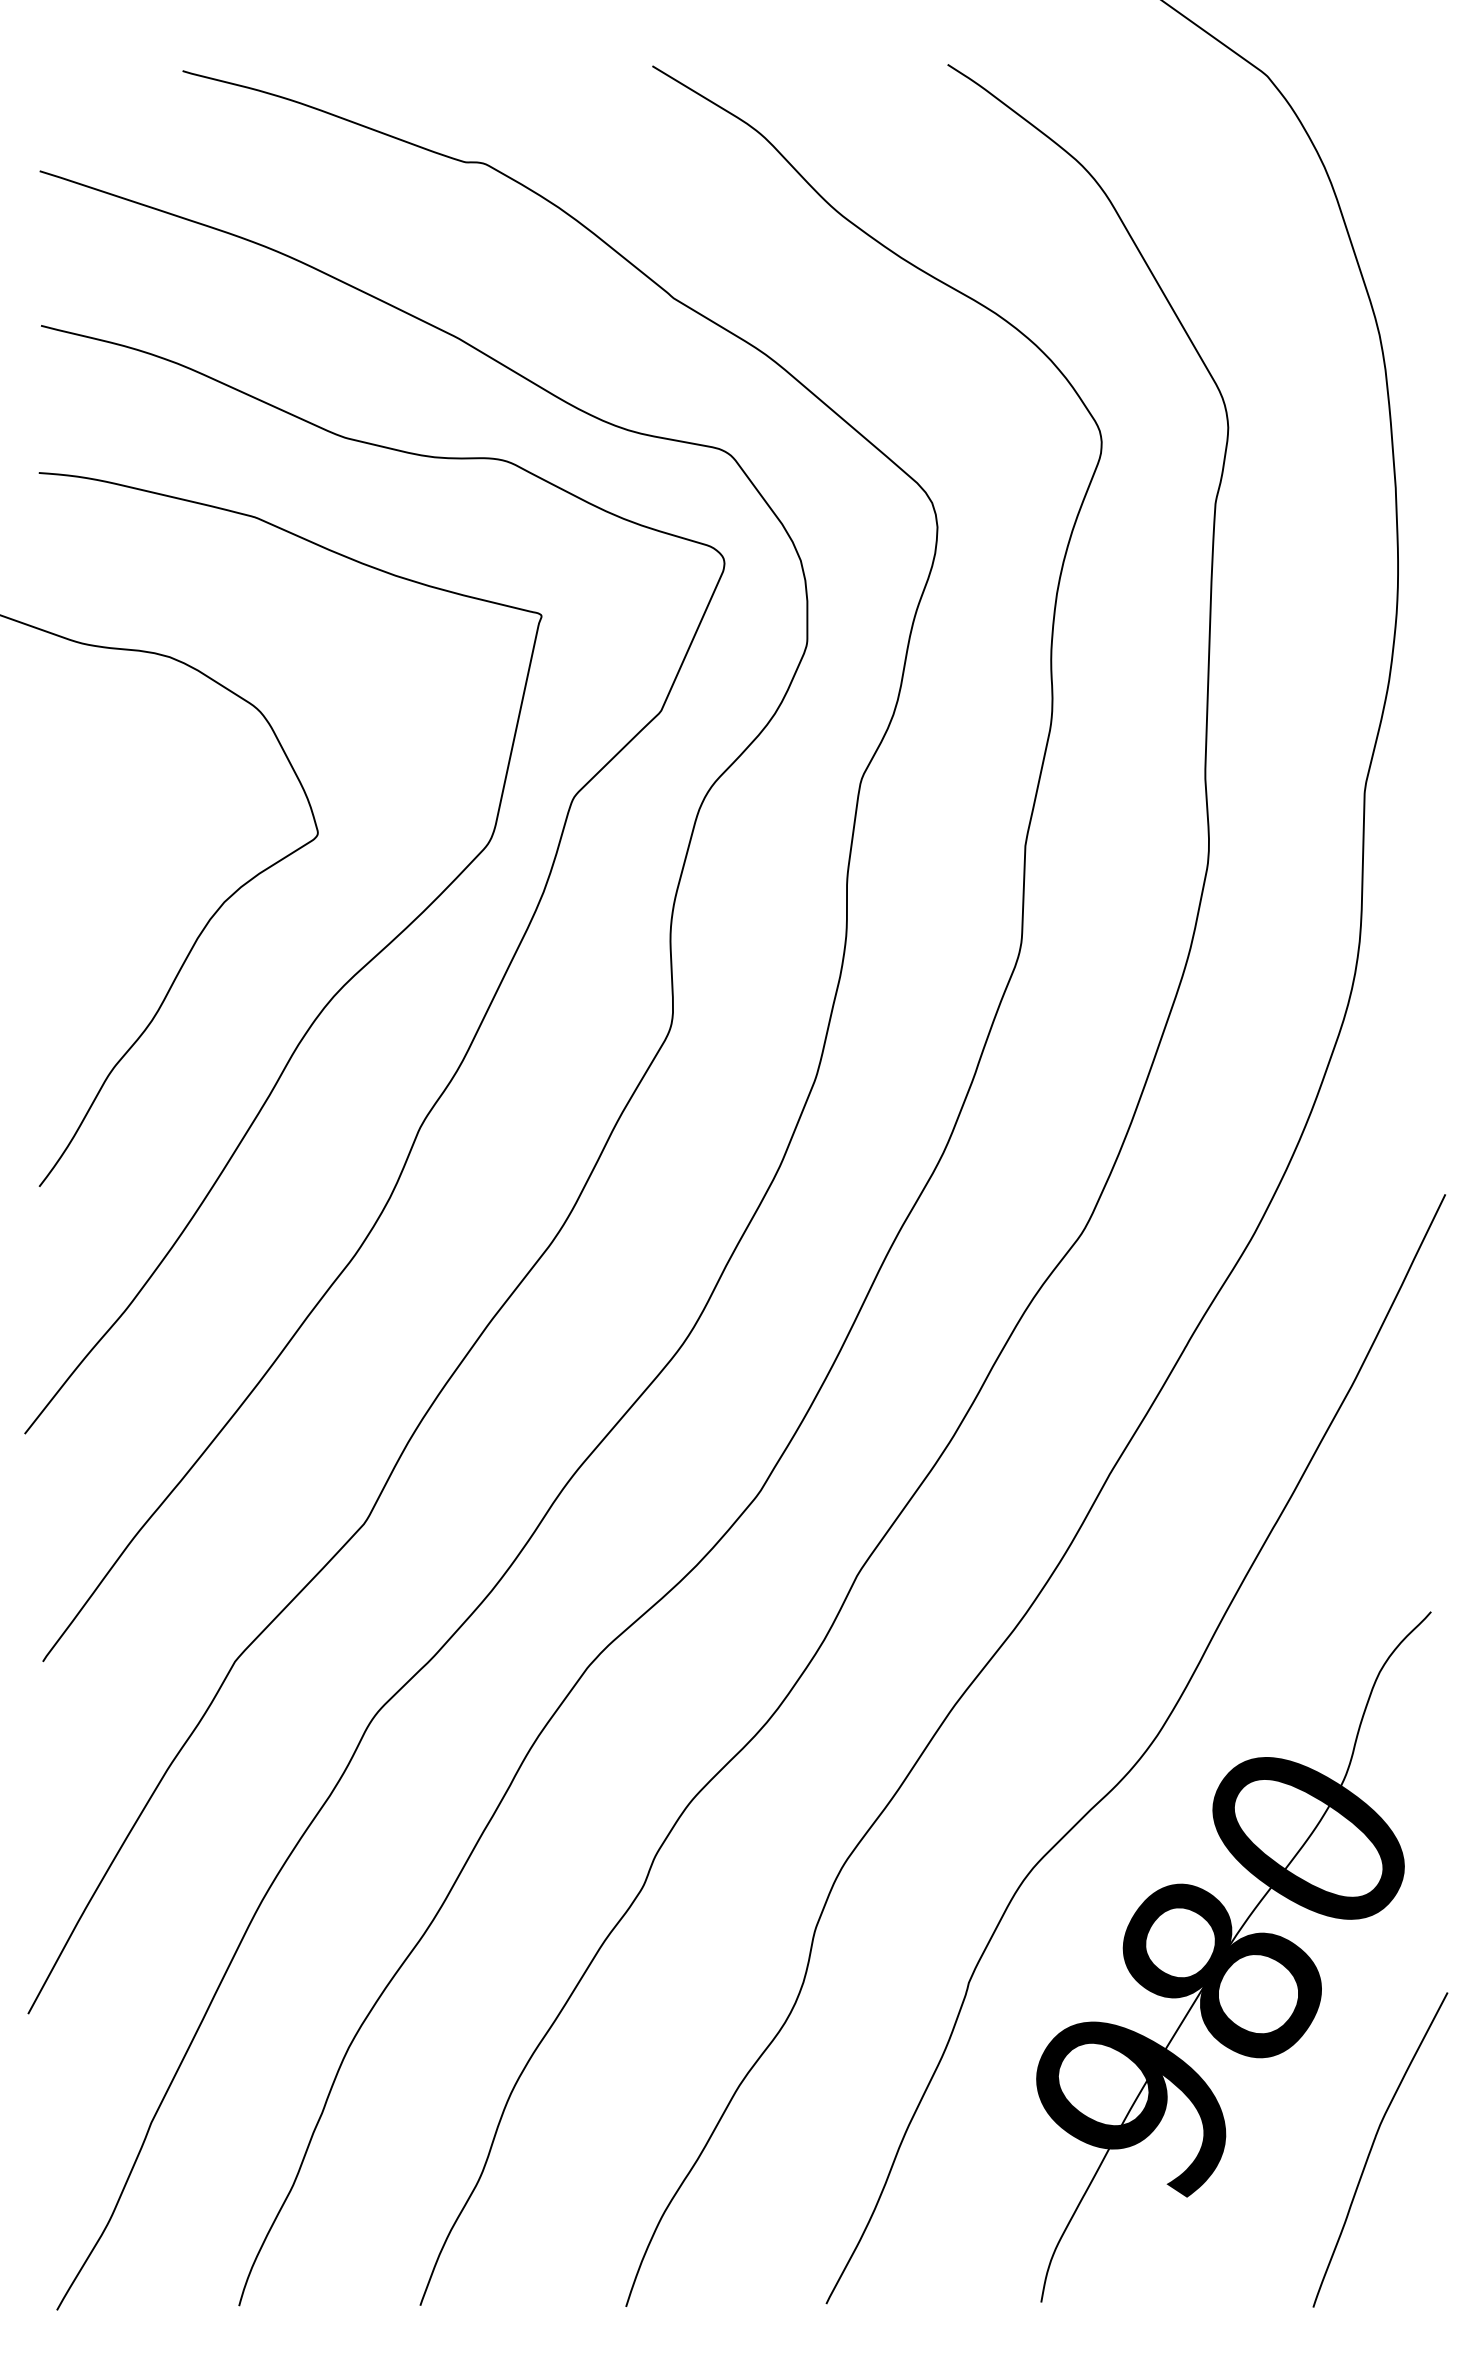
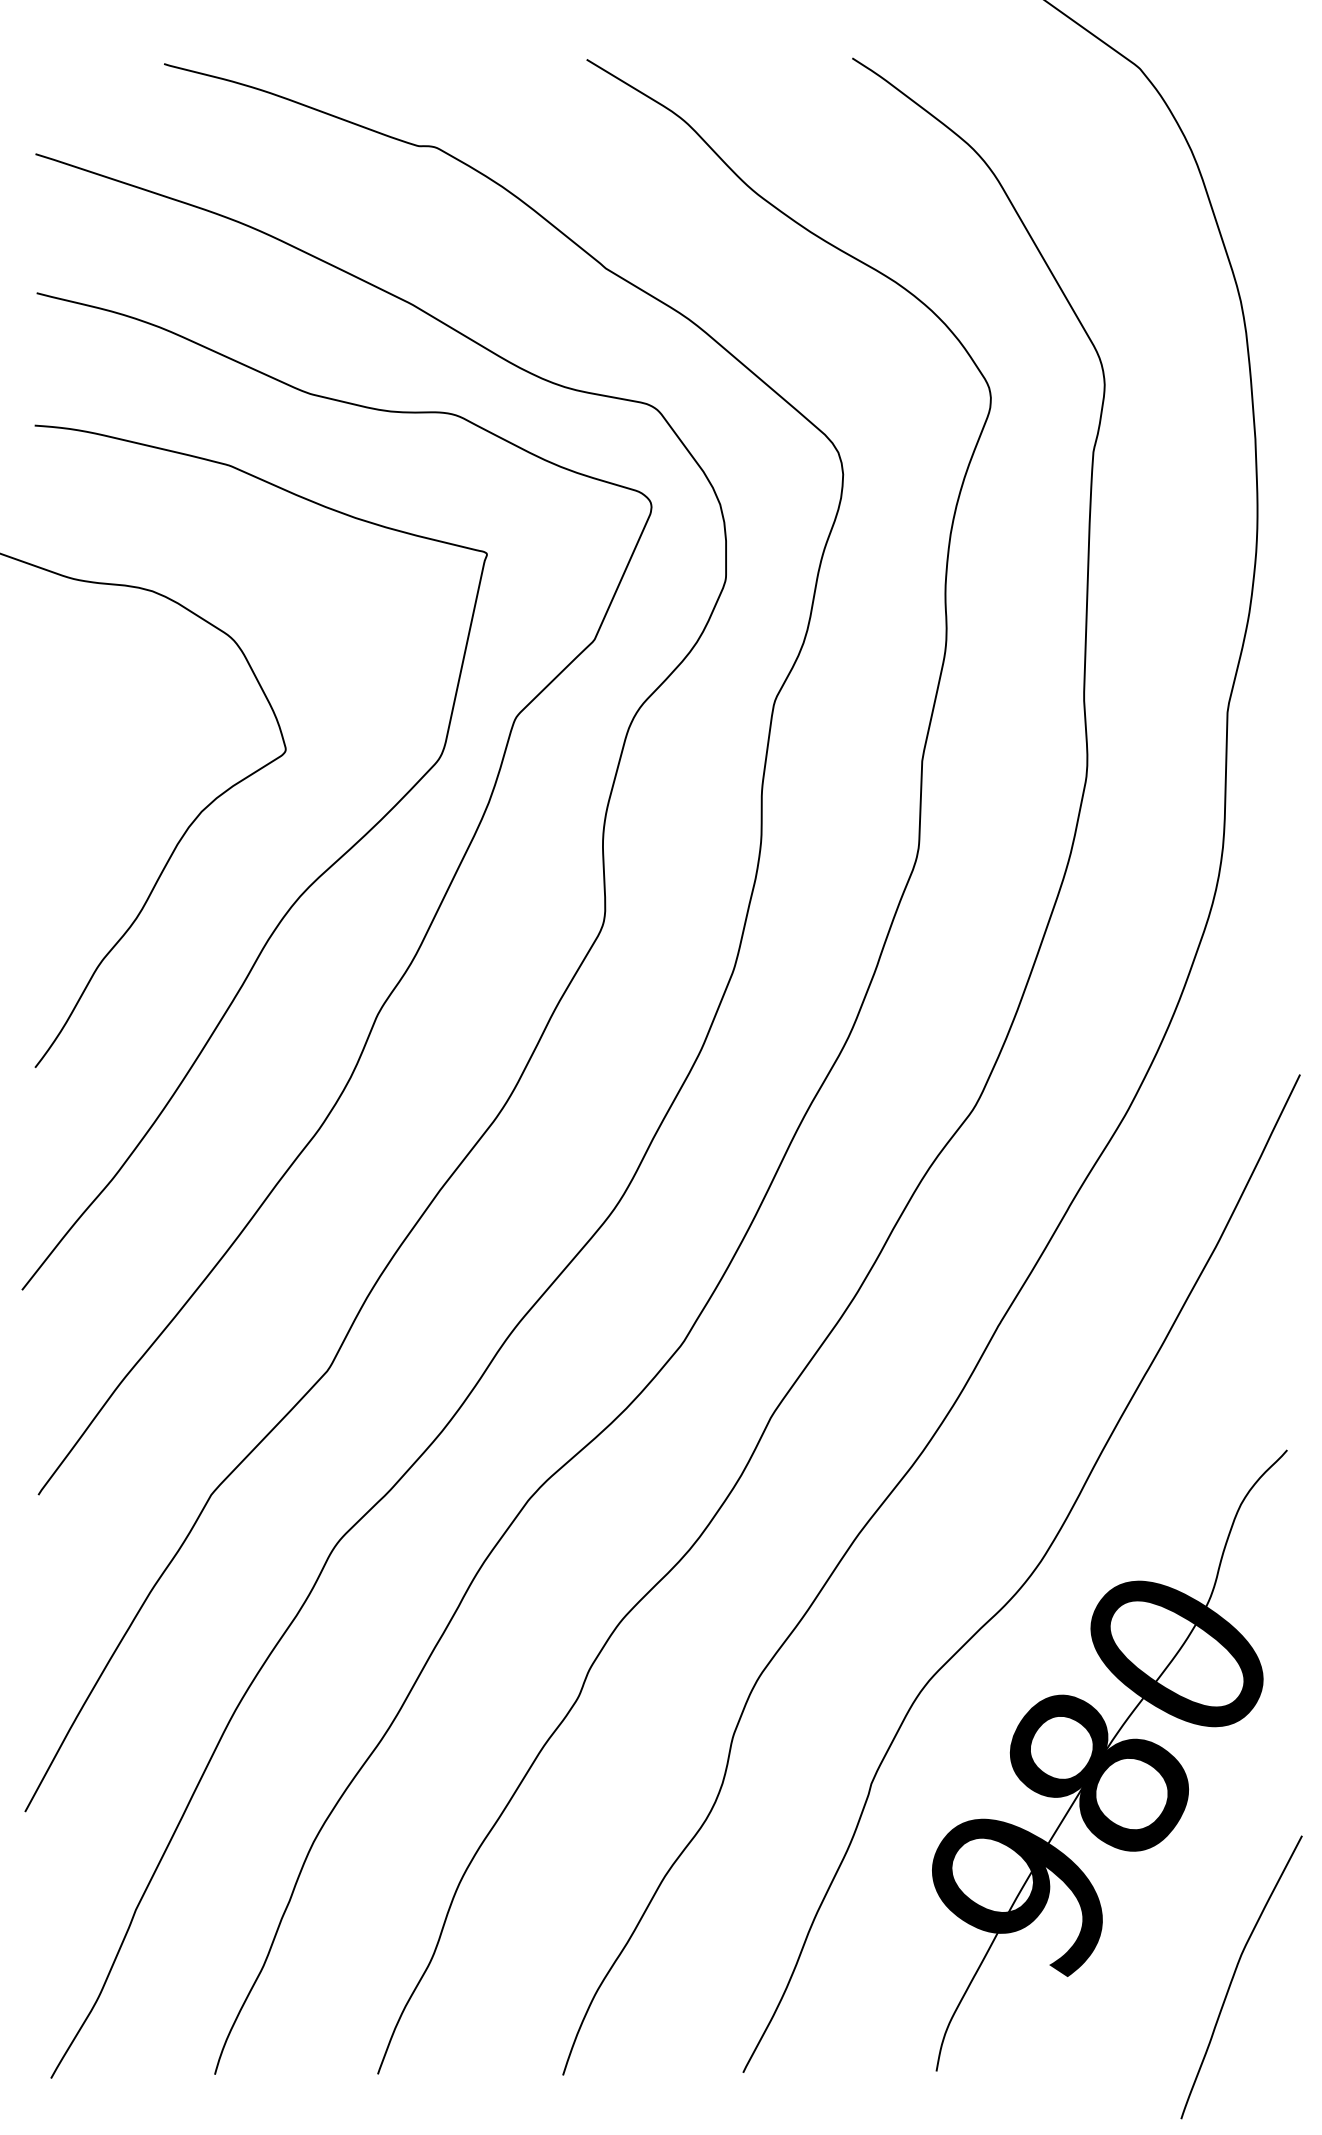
curve: (1373, 2145) -> (1235, 1973), moved

